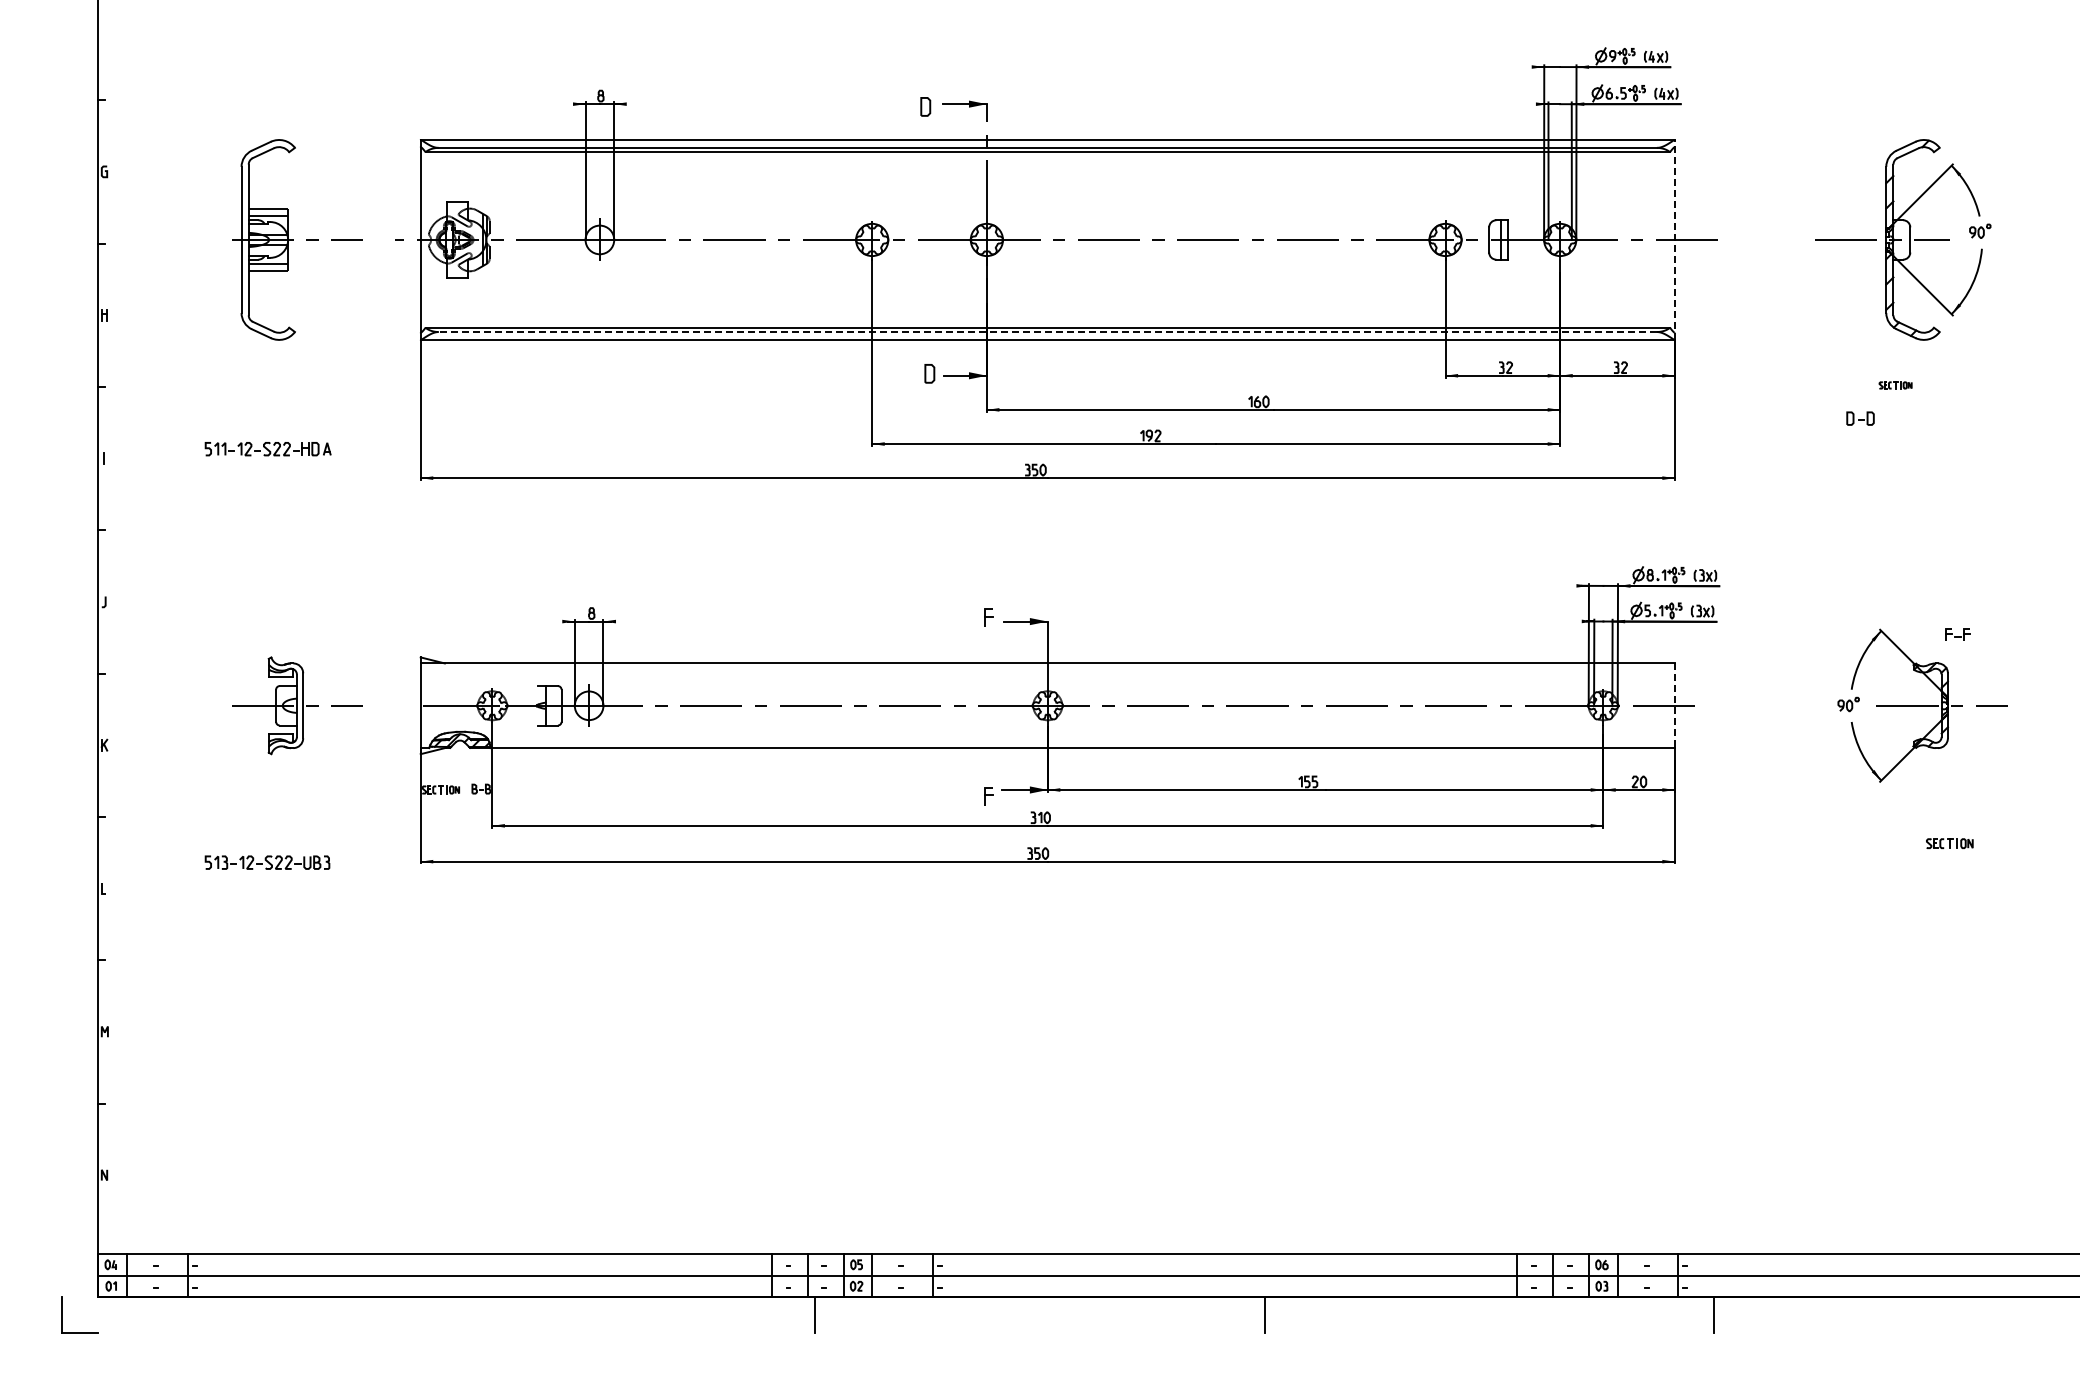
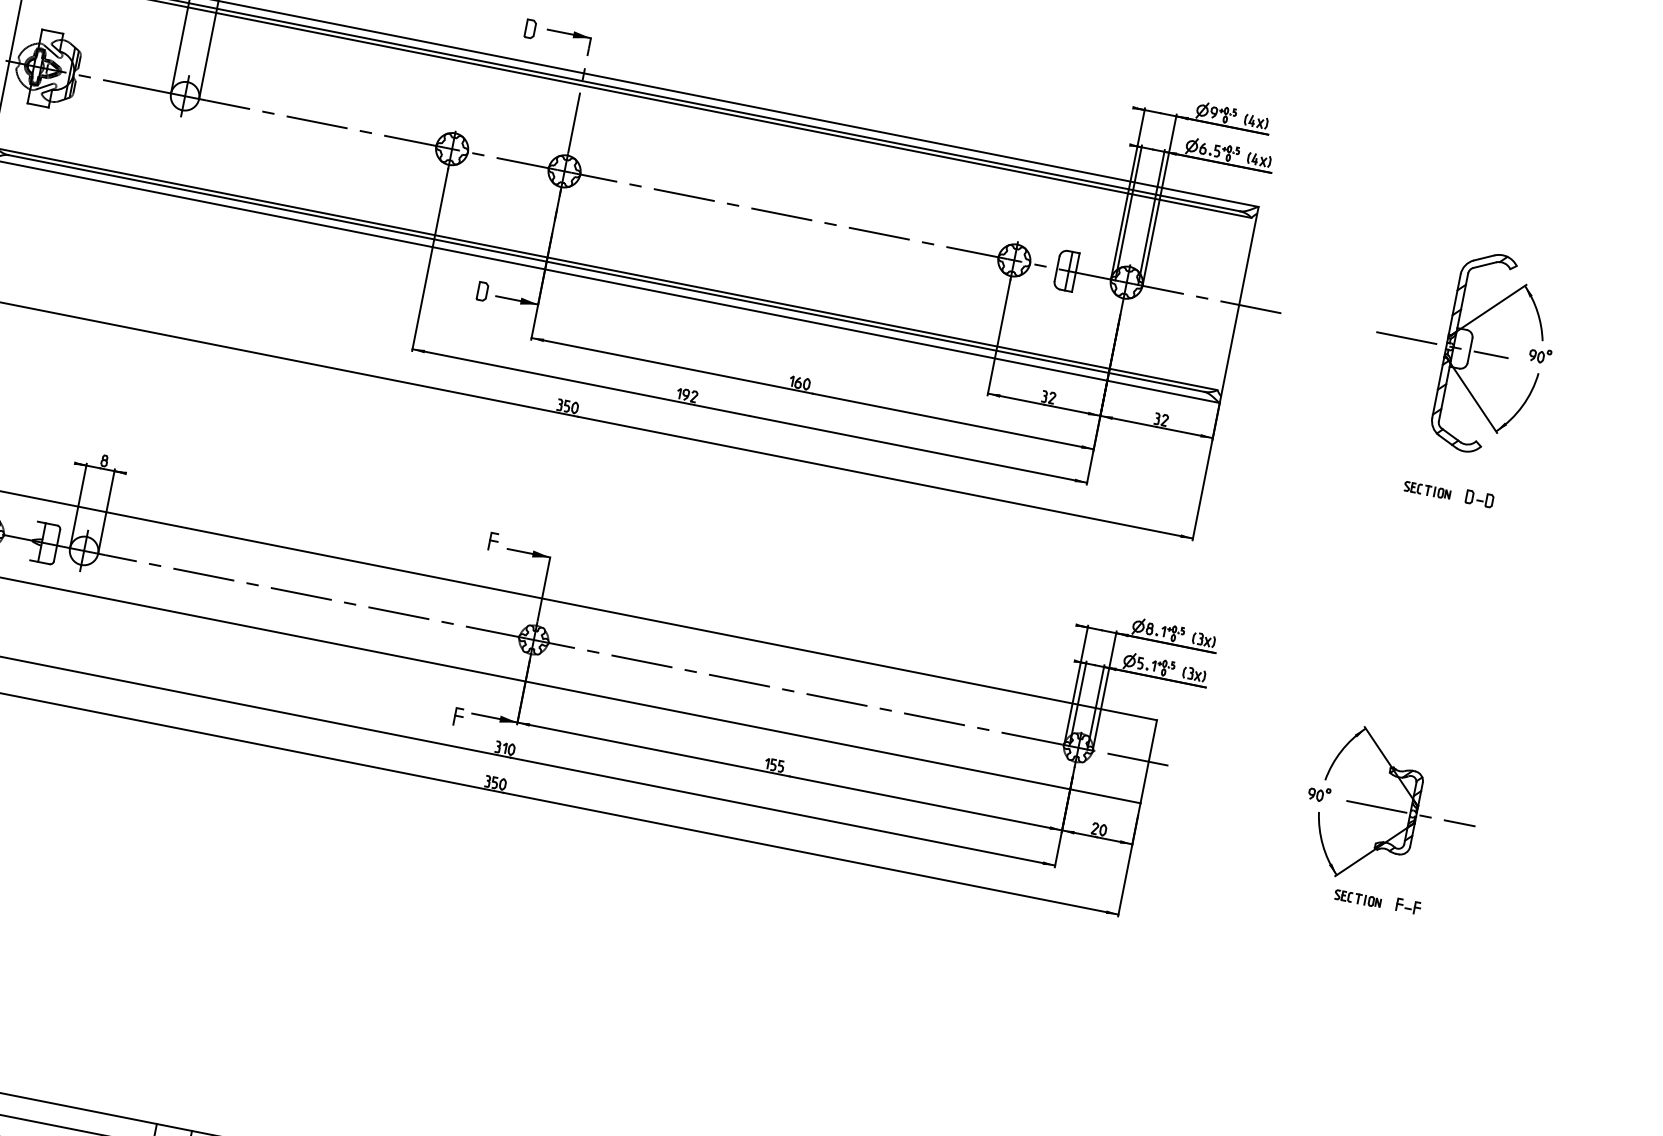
line: (1674, 239) -> (1238, 304), dashed -> solid
line: (1047, 332) -> (606, 273), dashed -> solid
part: (1895, 385) -> (1427, 490), size x1.43
part: (1860, 418) -> (1479, 498), moved
part: (1957, 634) -> (1408, 906), moved
line: (1674, 706) -> (1148, 762), dashed -> solid
part: (1949, 843) -> (1357, 898), moved

